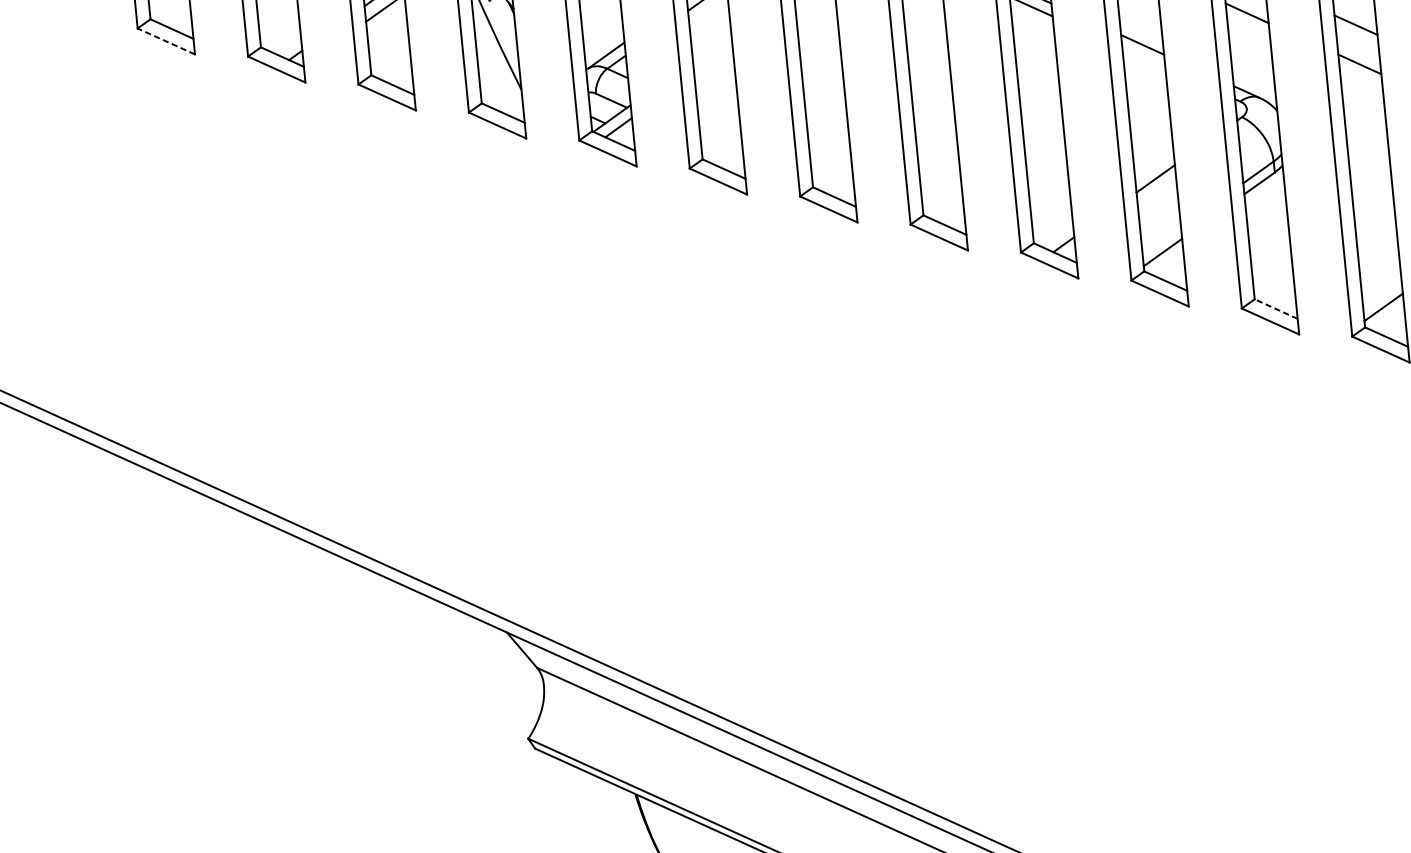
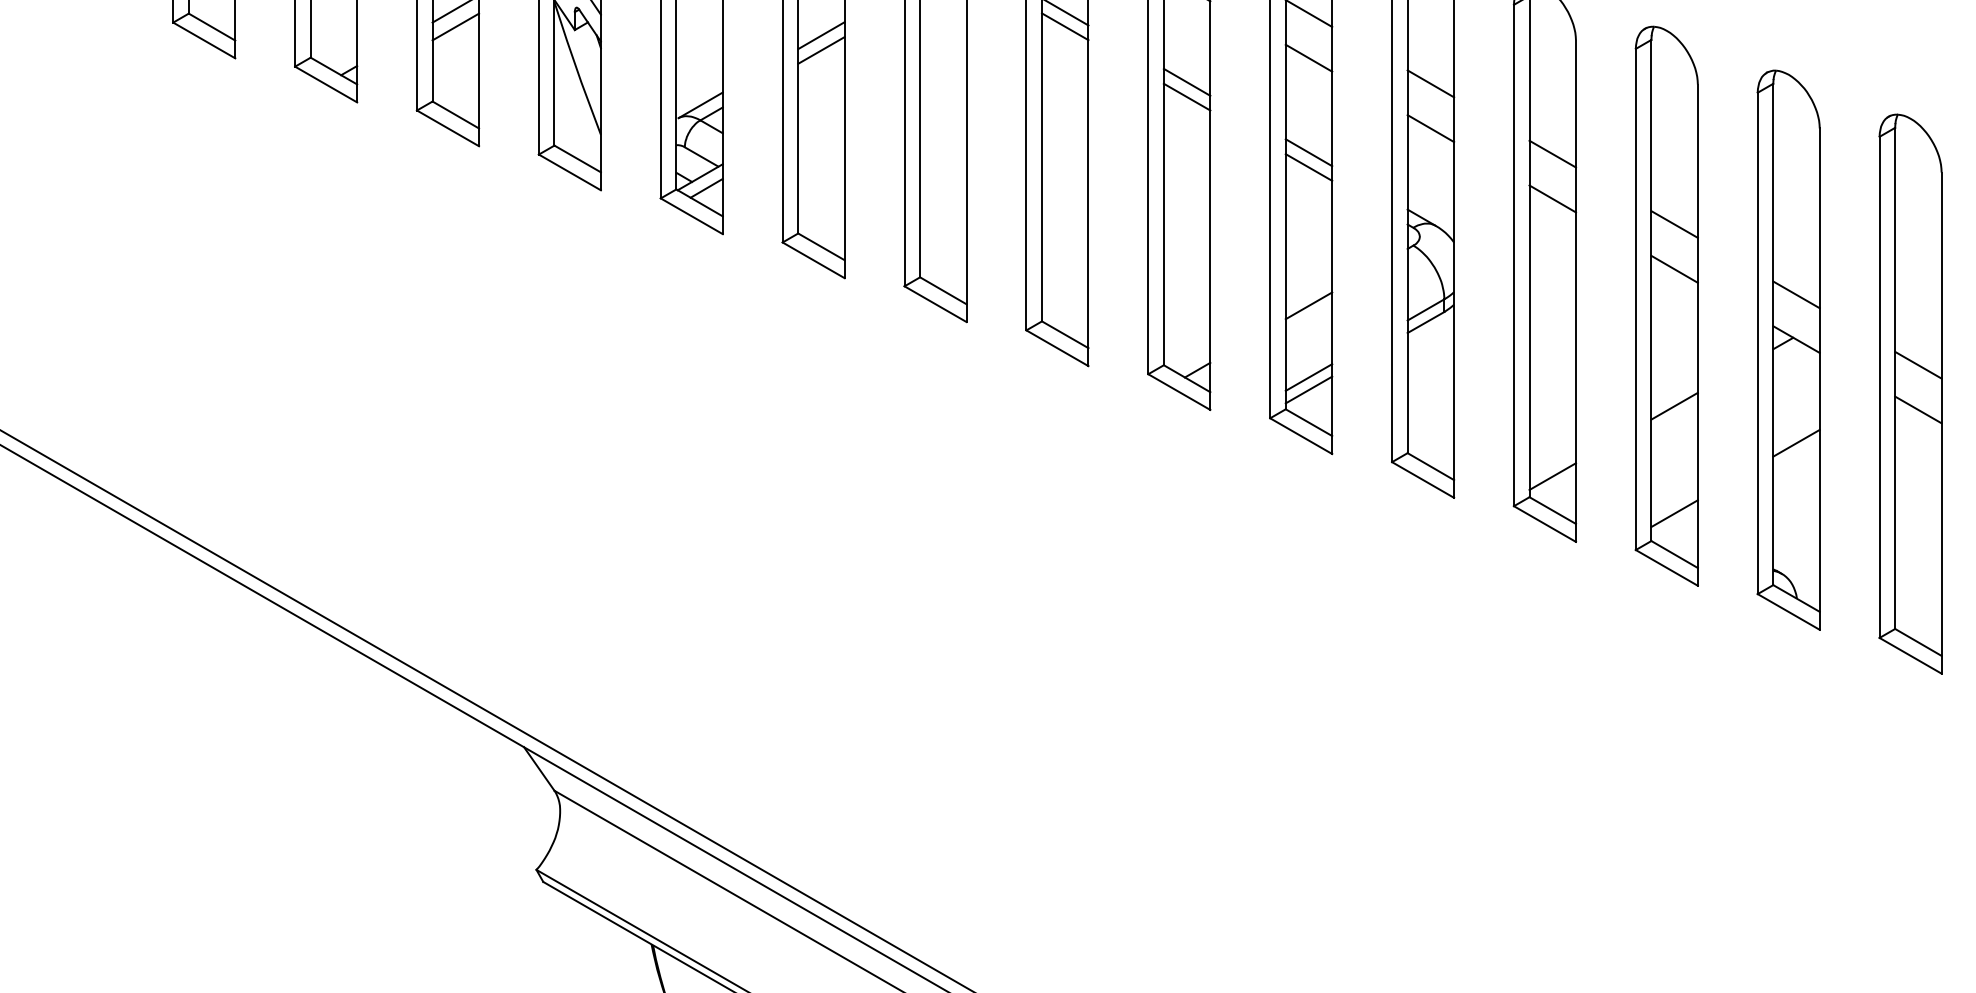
line: (166, 41) -> (204, 40), dashed -> solid
line: (1143, 57) -> (1308, 167), added
line: (1161, 241) -> (1308, 377), added
line: (1275, 309) -> (1430, 466), dashed -> solid

